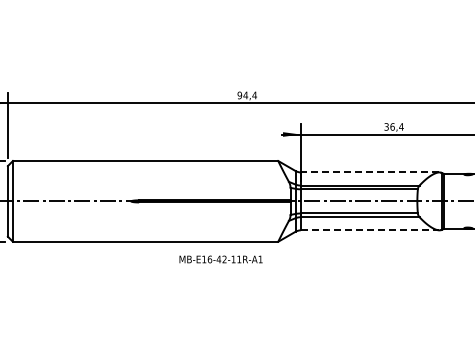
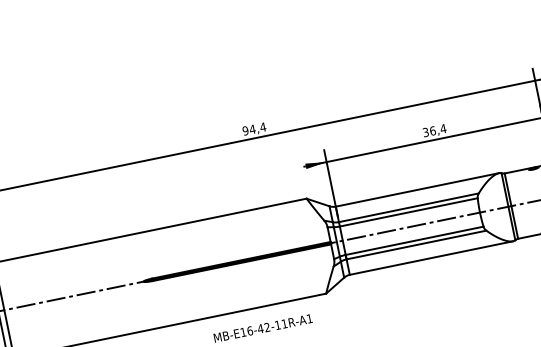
line: (369, 172) -> (416, 190), dashed -> solid
line: (370, 230) -> (431, 258), dashed -> solid

